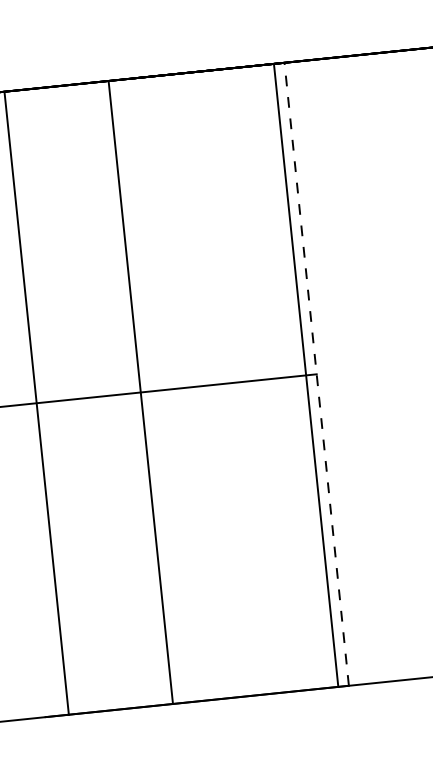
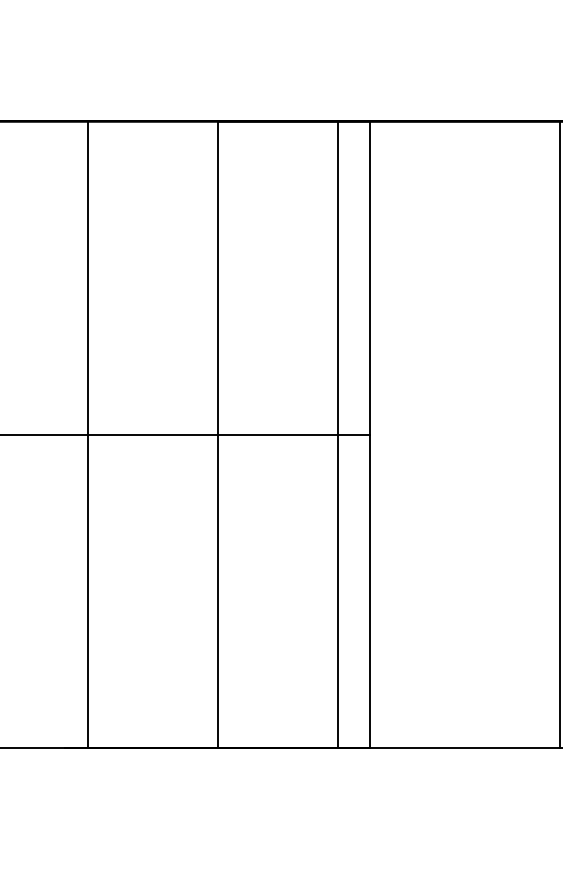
line: (317, 374) -> (370, 434), dashed -> solid
line: (306, 375) -> (338, 434), moved
line: (141, 392) -> (218, 434), moved

